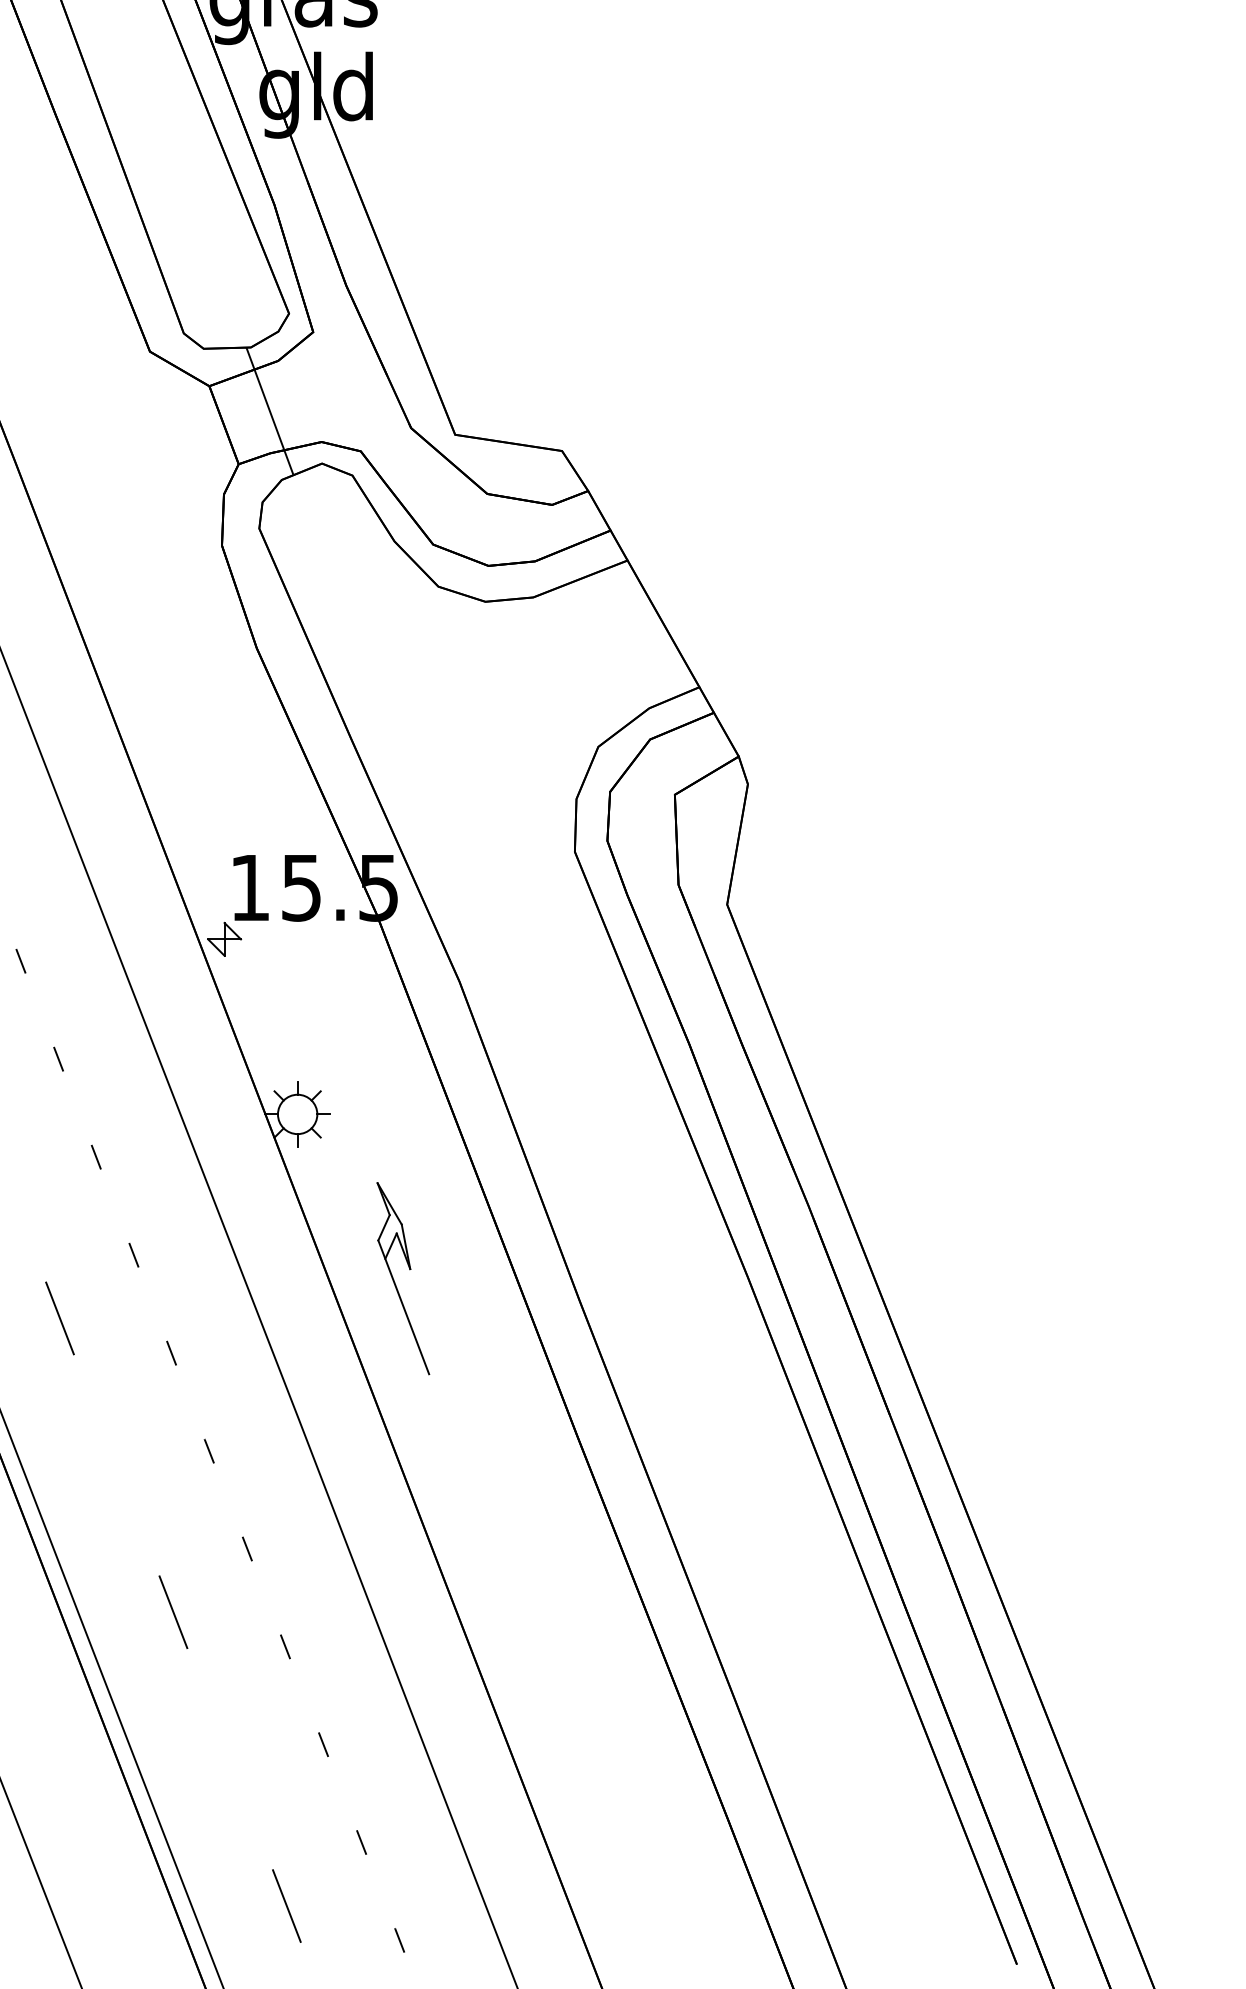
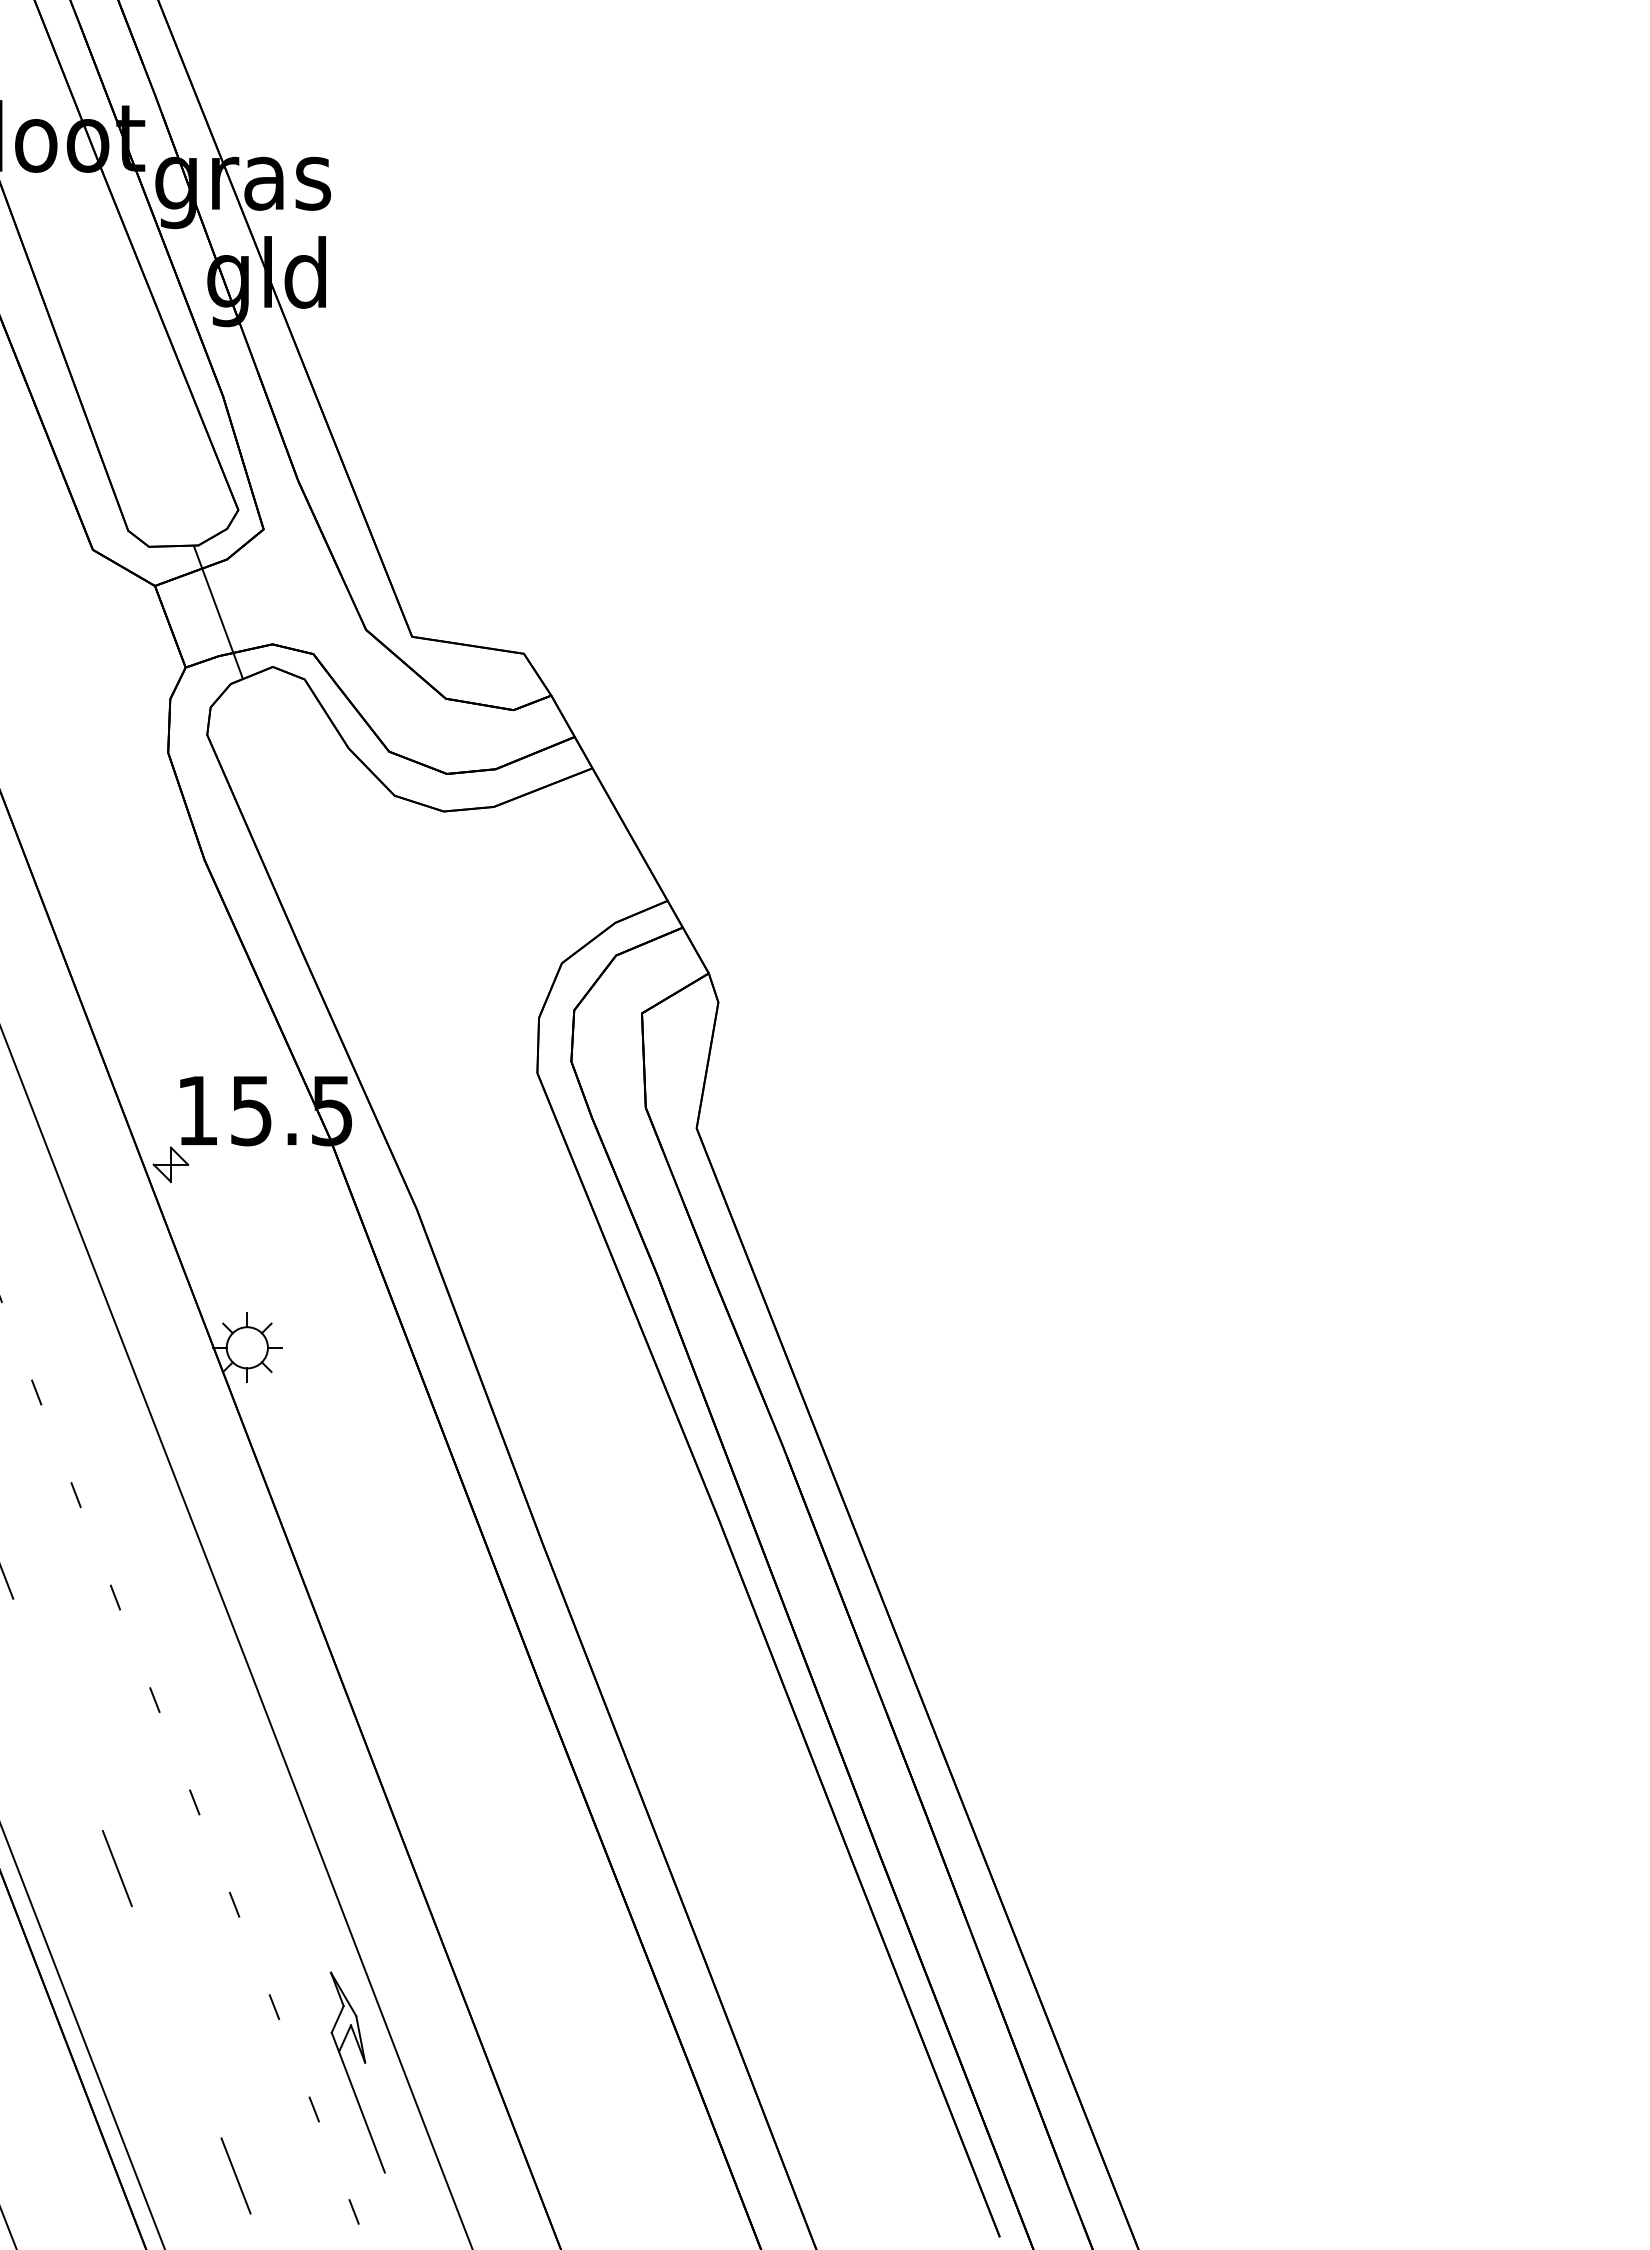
part: (395, 1282) -> (349, 2076), moved

